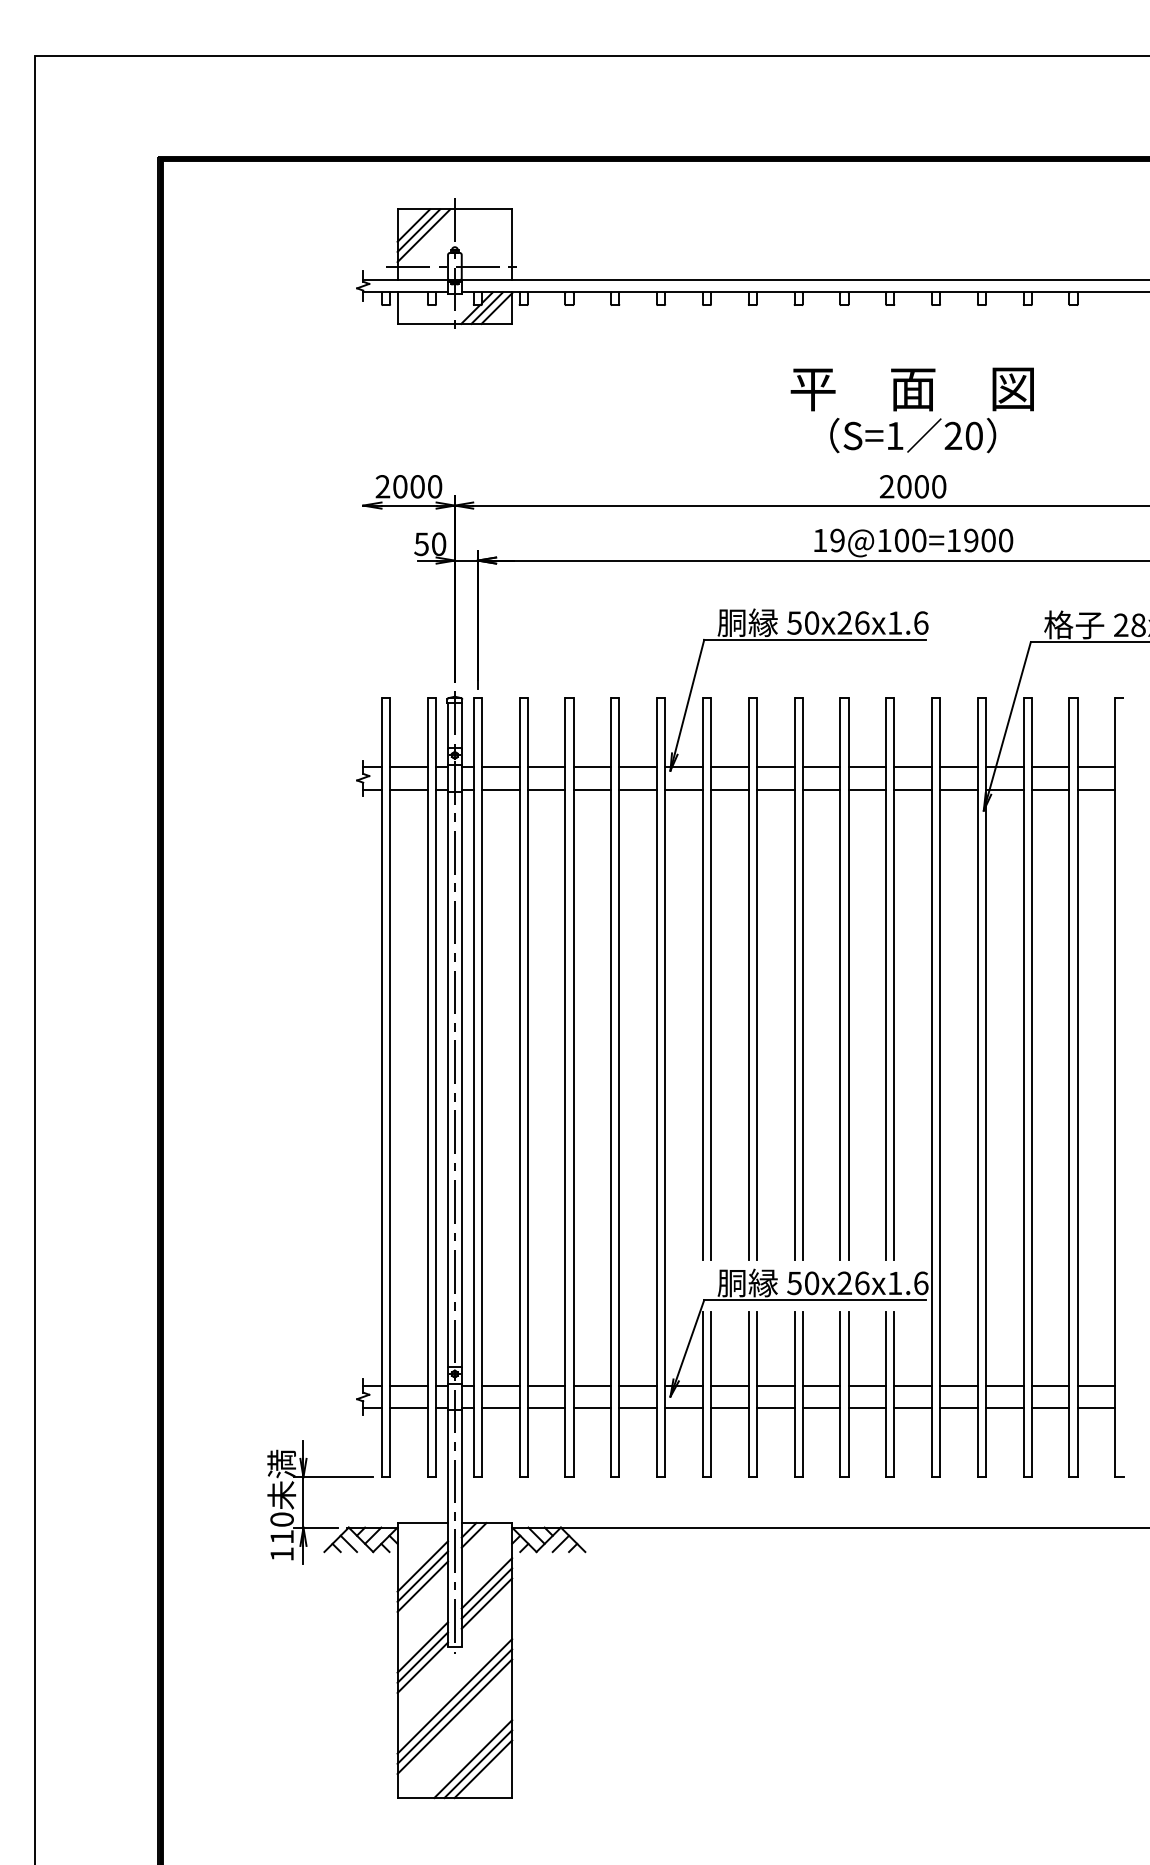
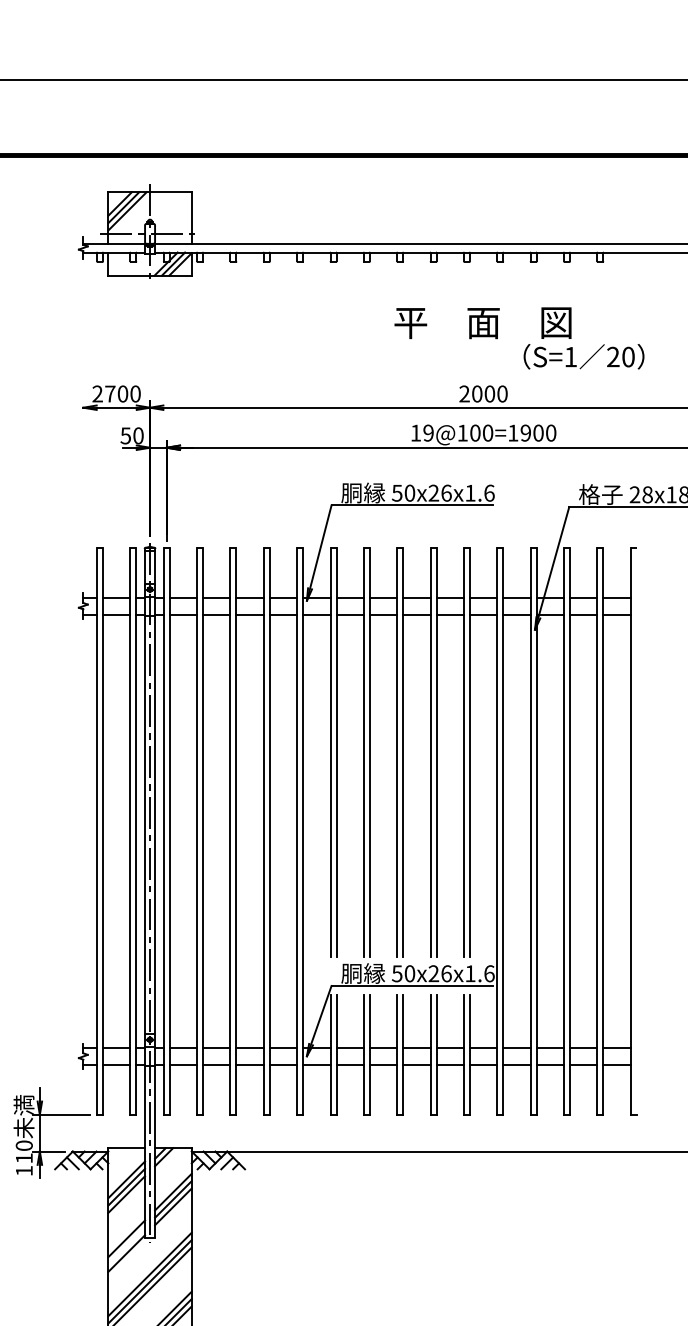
text: (913, 435) -> (584, 356), moved
text: (400, 486) -> (110, 393), 2000 -> 2700
line: (422, 1657) -> (126, 1246), removed

